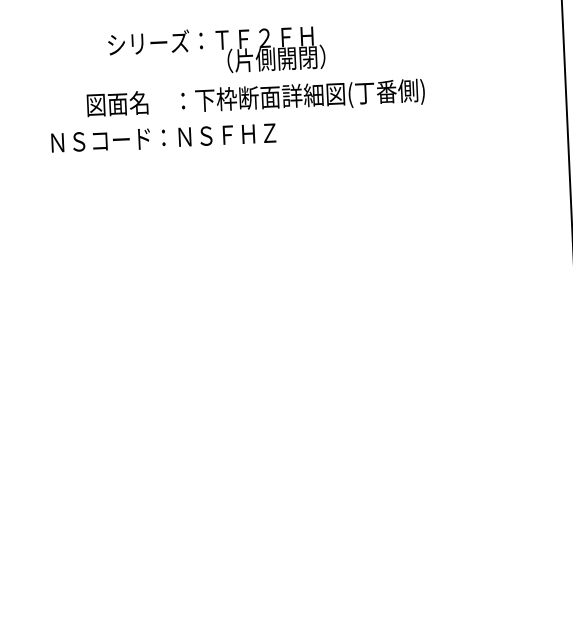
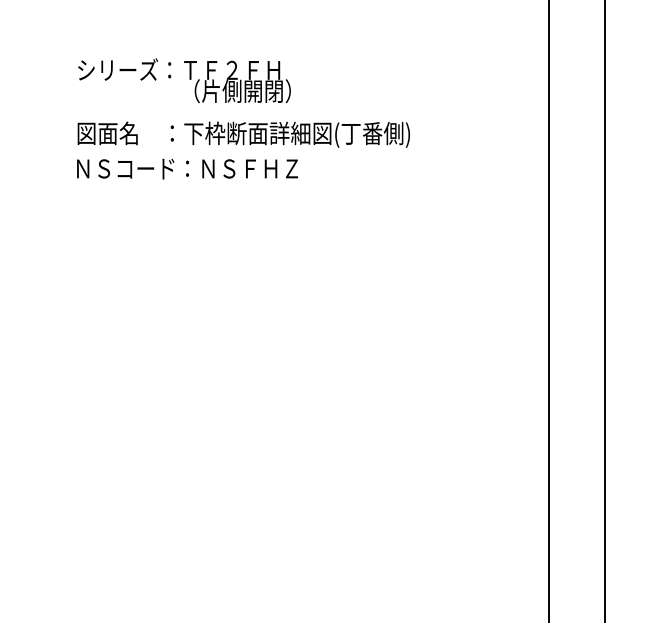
text: (216, 50) -> (184, 80), moved
text: (163, 137) -> (187, 168), moved

